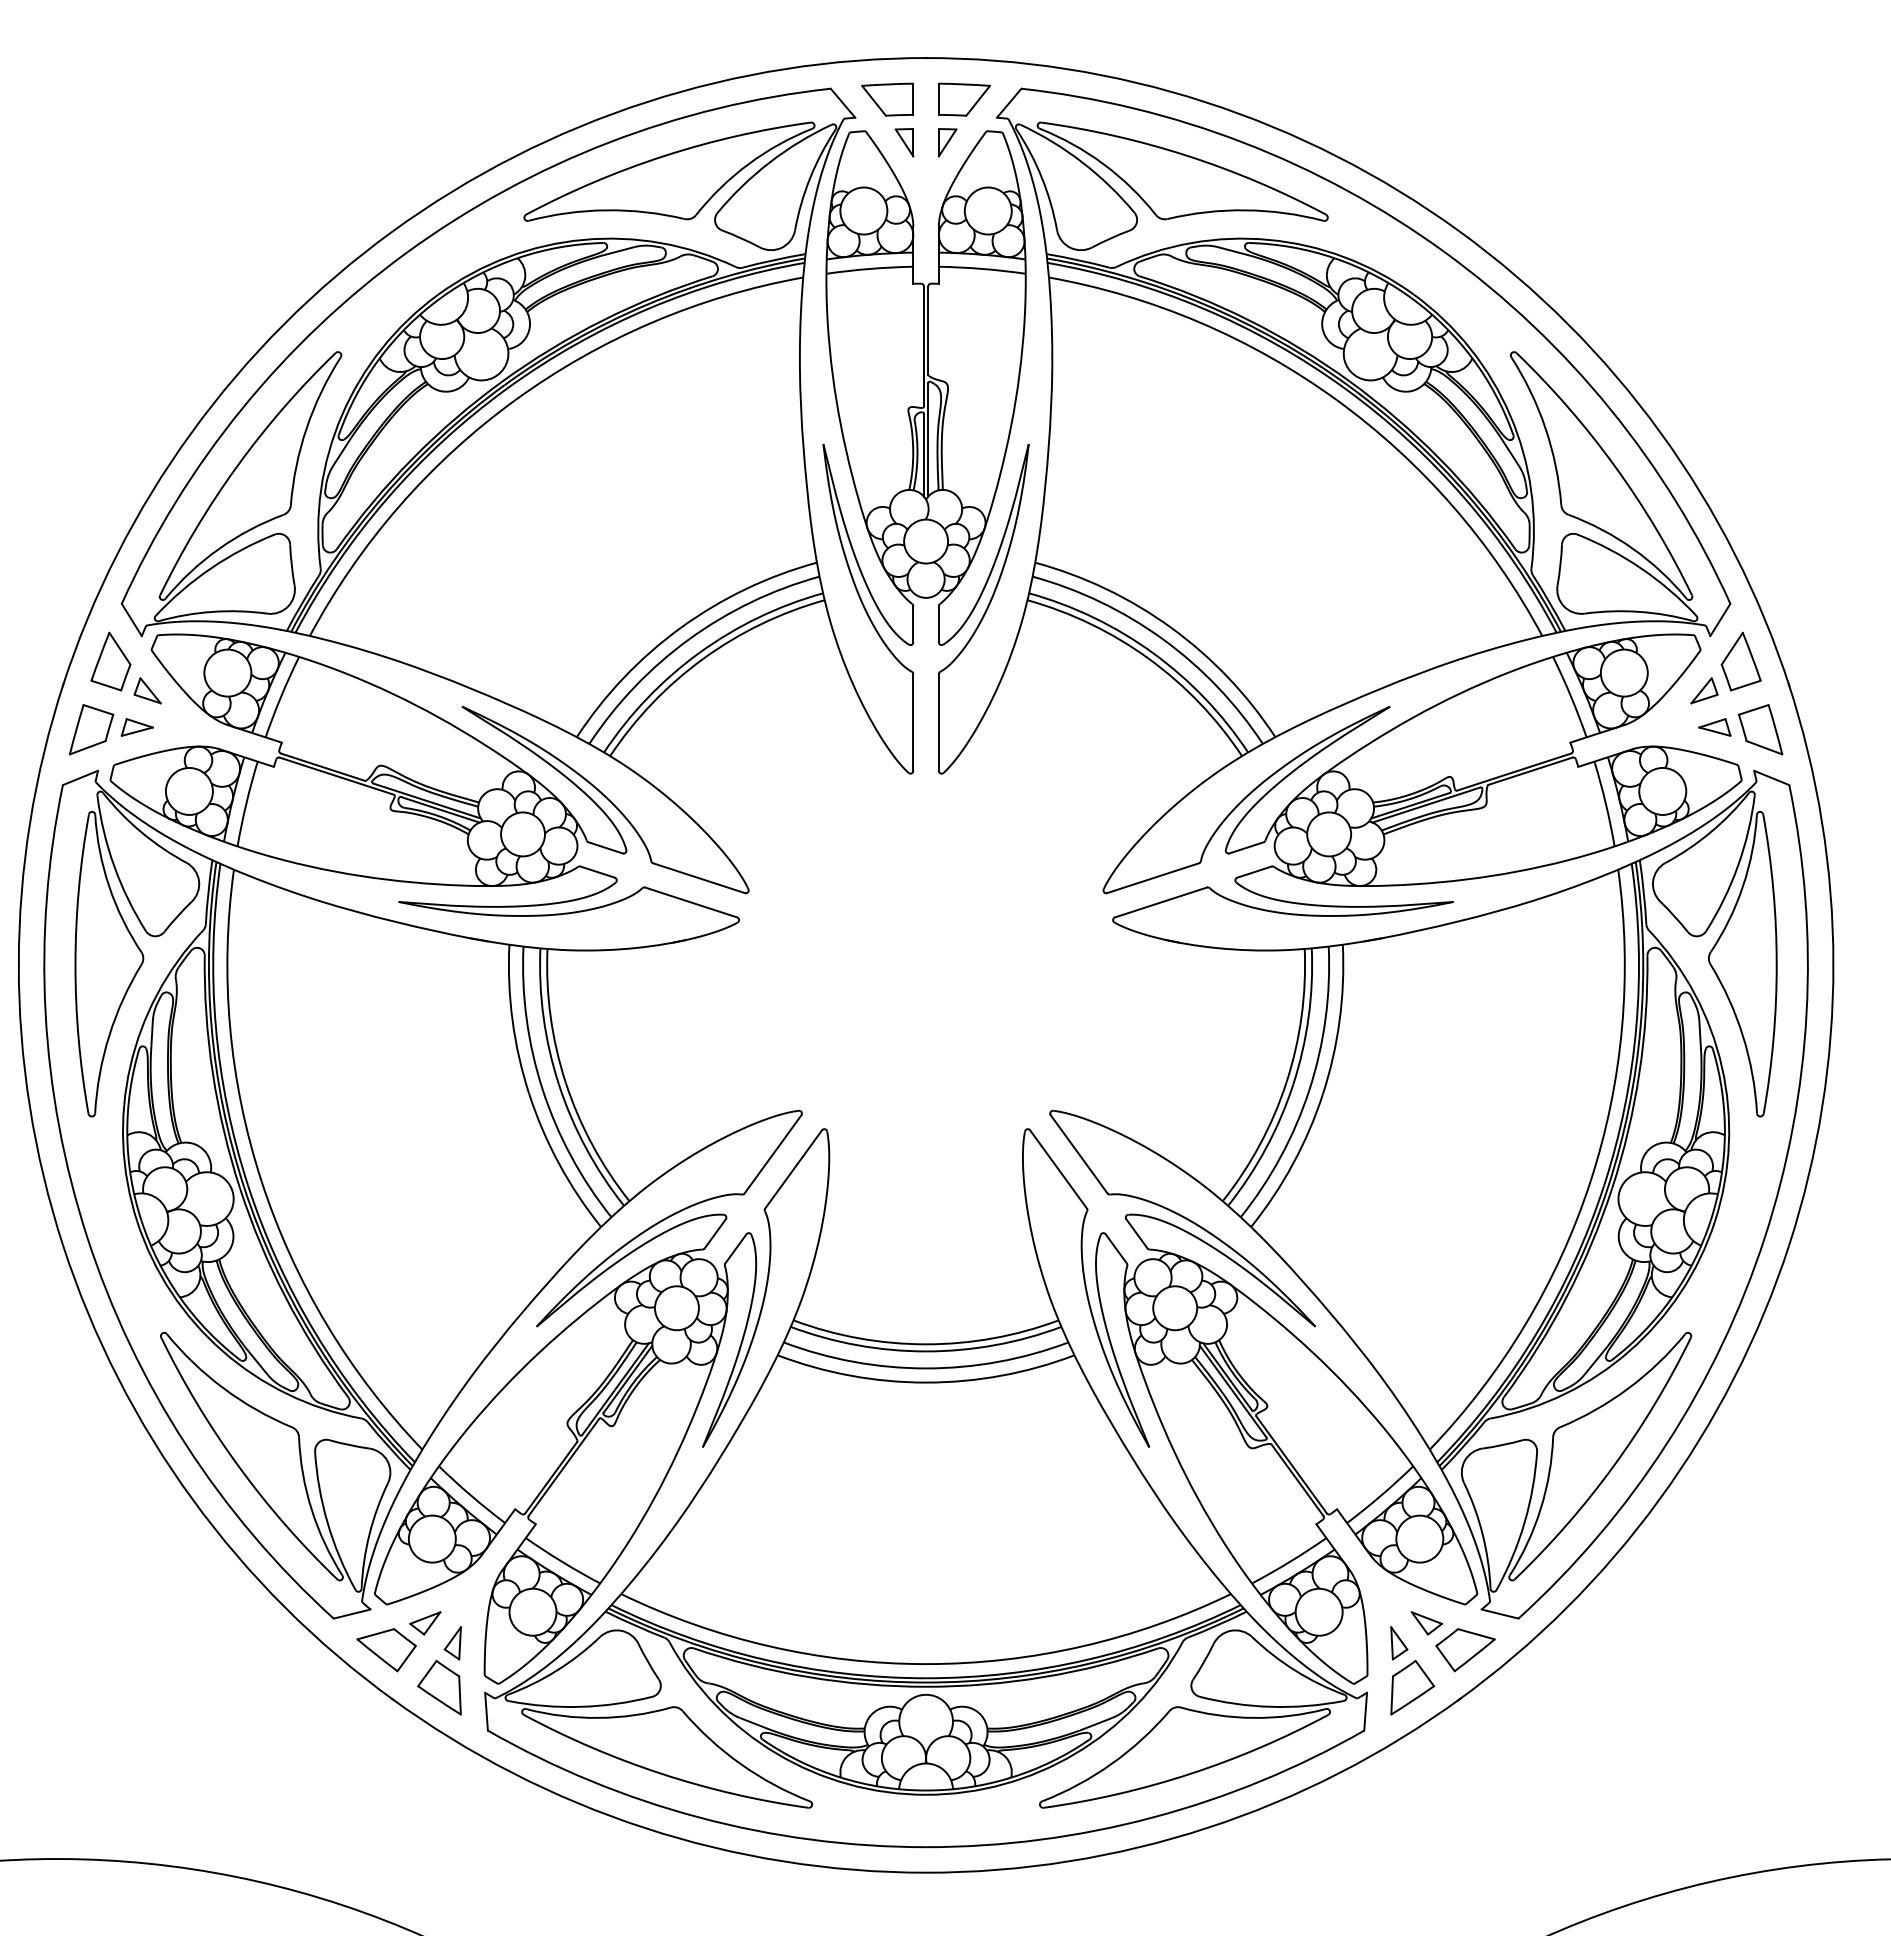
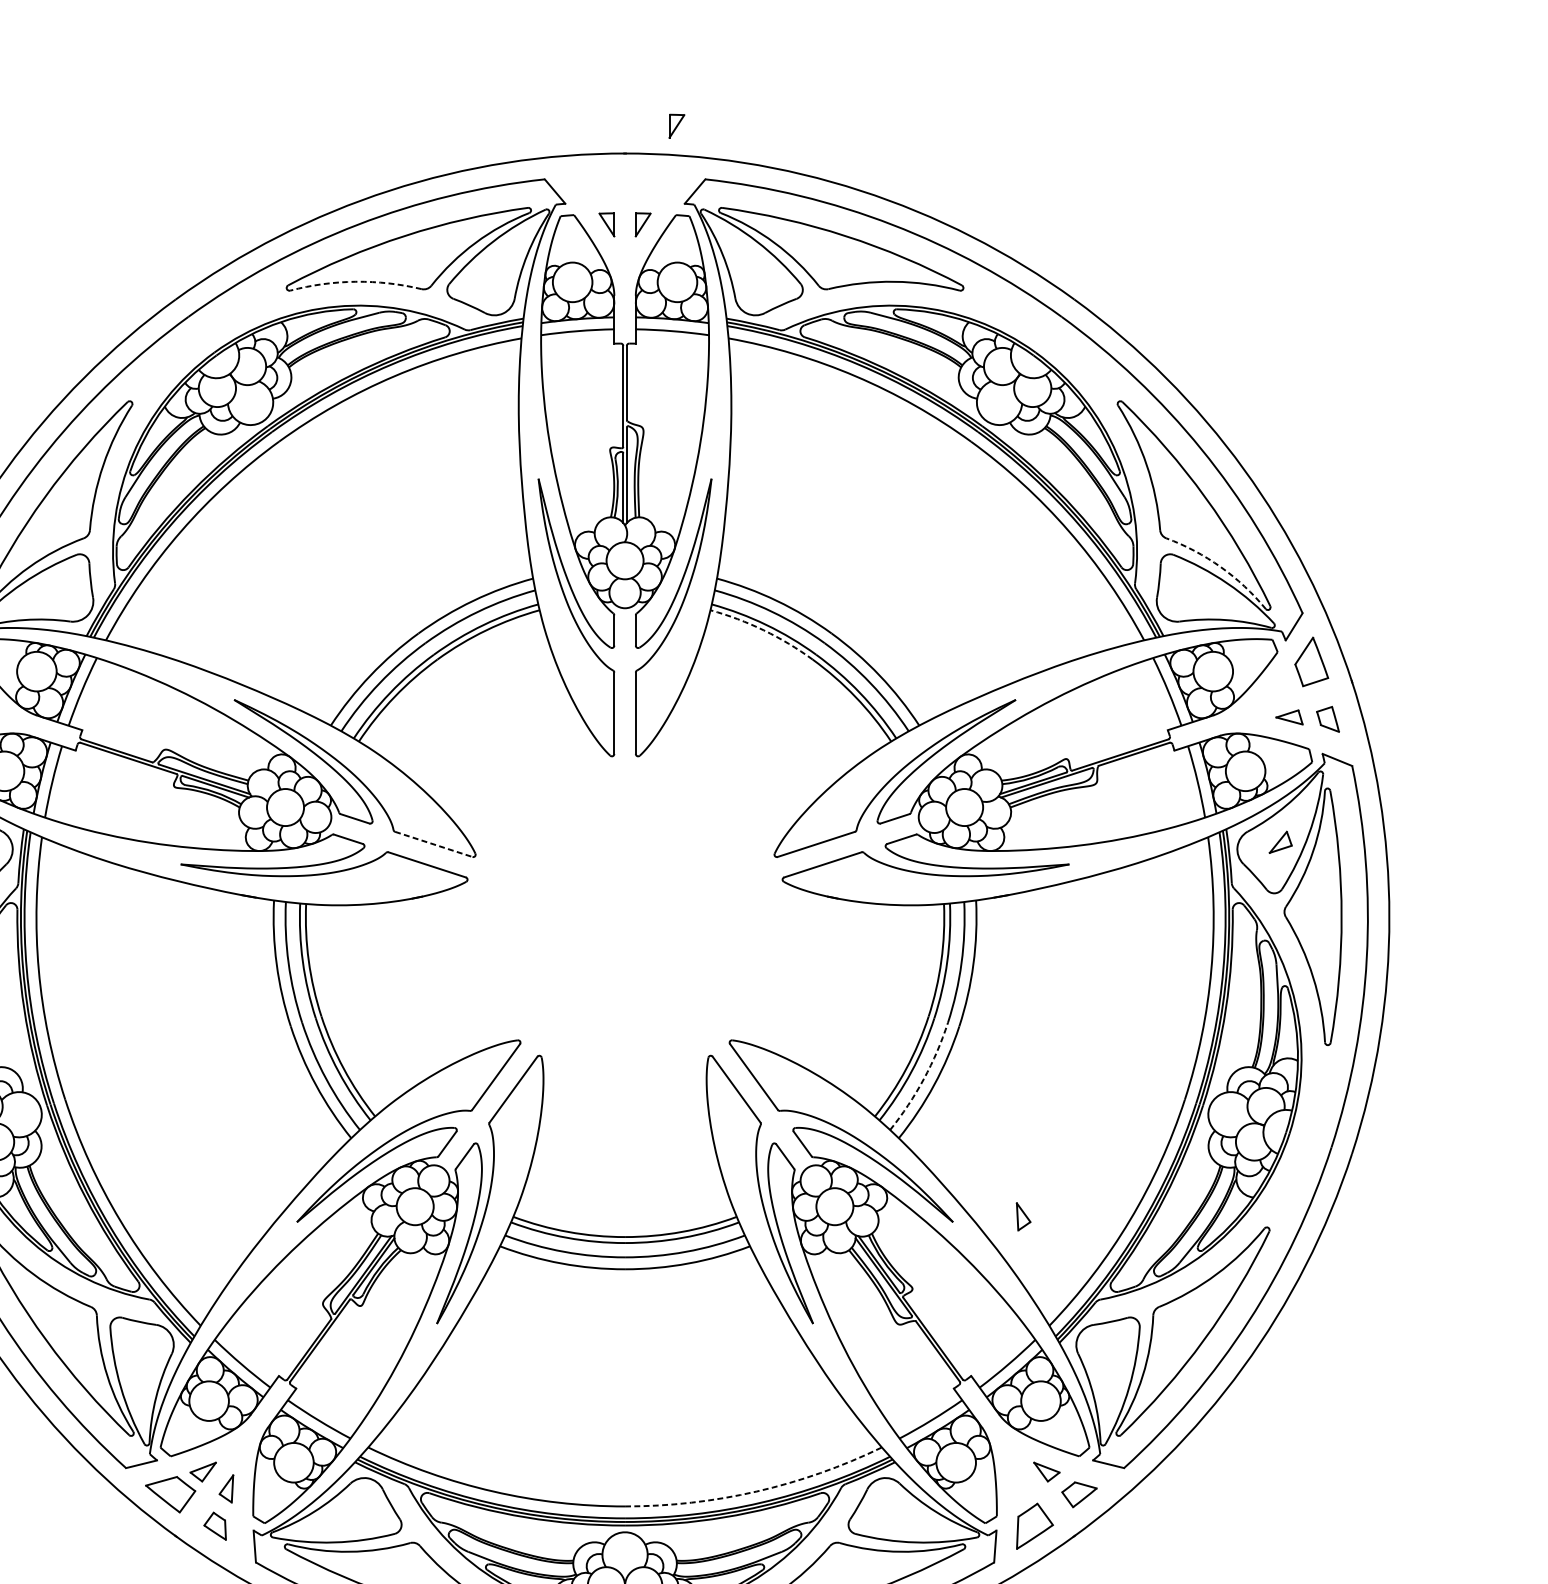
part: (987, 25) -> (676, 126), added
part: (887, 99) -> (592, 188), removed
part: (964, 99) -> (657, 188), removed
arc: (606, 210) -> (355, 281), solid -> dashed
arc: (1633, 548) -> (1220, 566), solid -> dashed
arc: (1090, 624) -> (763, 630), solid -> dashed
part: (1704, 690) -> (1280, 842), moved
part: (1760, 729) -> (1327, 719), size x0.6
line: (699, 878) -> (434, 844), solid -> dashed
arc: (1280, 1156) -> (923, 1078), solid -> dashed
part: (1399, 1643) -> (1023, 1216), moved
arc: (1082, 1646) -> (756, 1491), solid -> dashed
part: (1465, 1650) -> (1079, 1494), size x0.7
part: (439, 1687) -> (215, 1526), size x0.6

